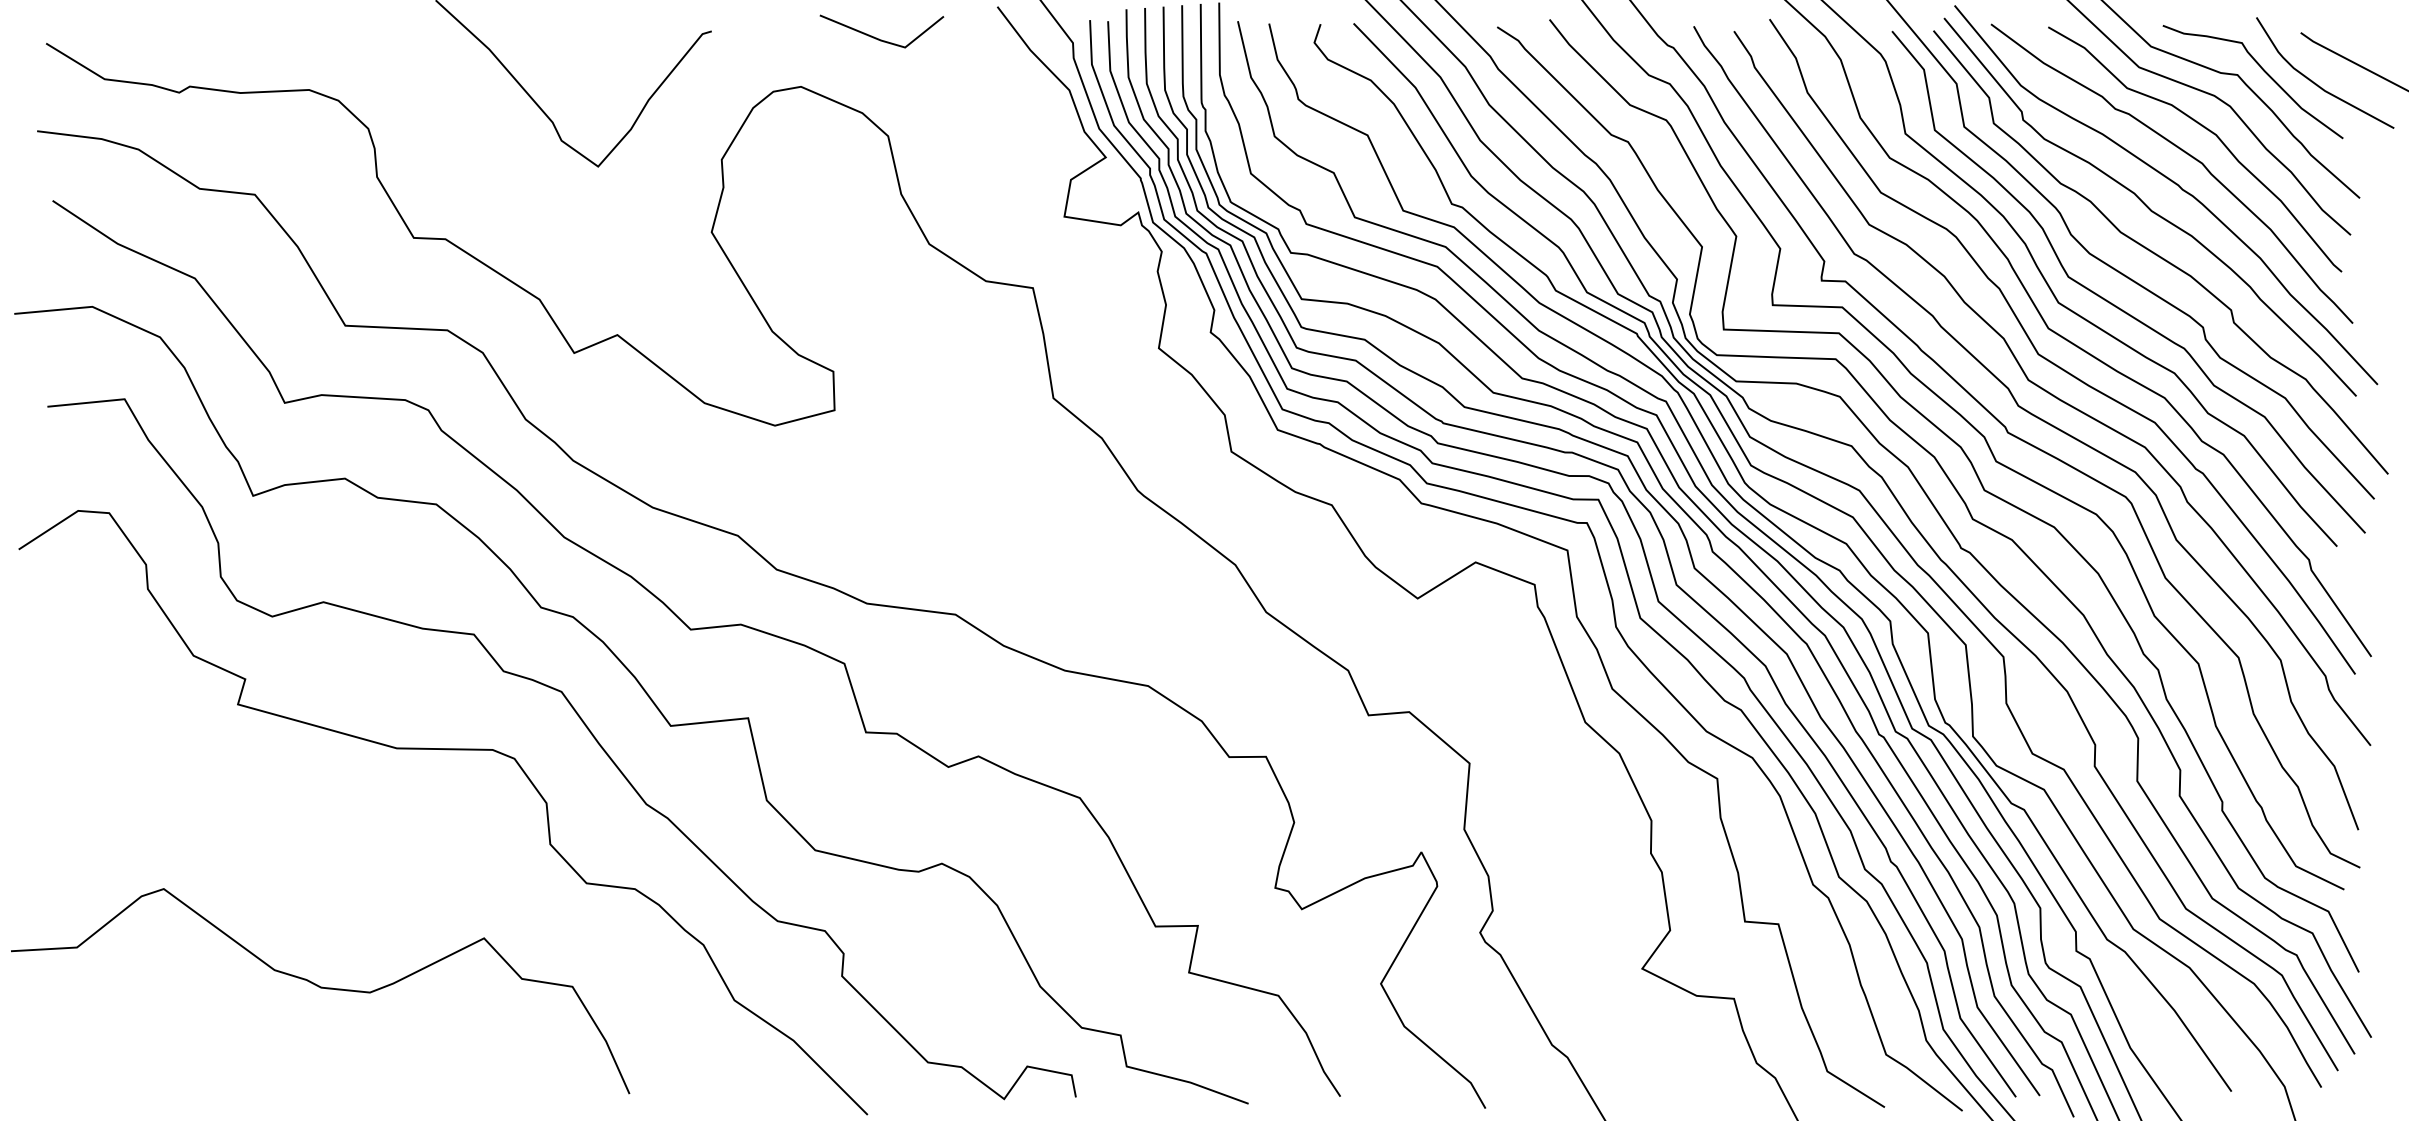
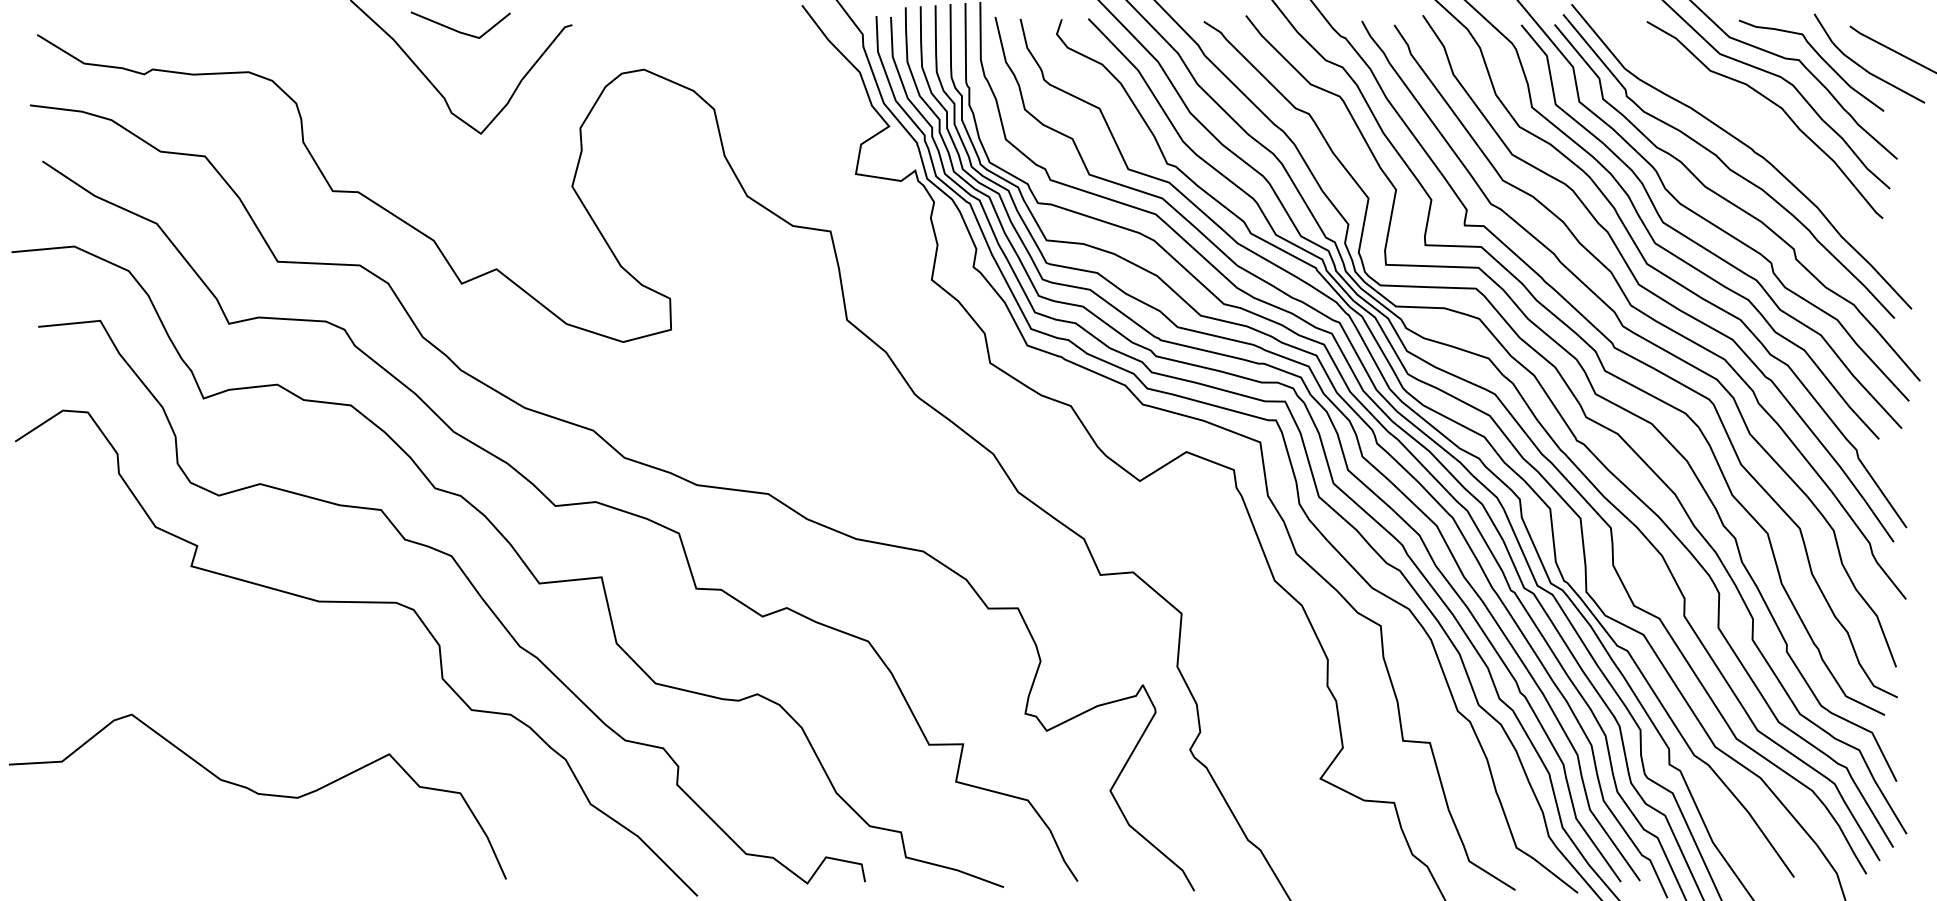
line: (879, 38) -> (458, 30), moved
curve: (2185, 153) -> (1757, 123), removed

